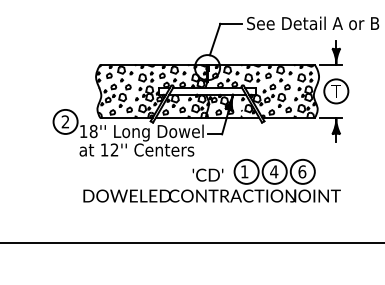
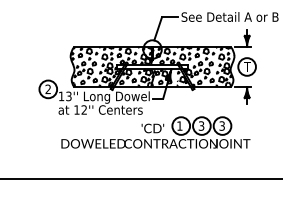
text: (93, 131) -> (68, 96), 18'' -> 13''
text: (274, 171) -> (201, 125), 4 -> 3
text: (302, 171) -> (222, 125), 6 -> 3

